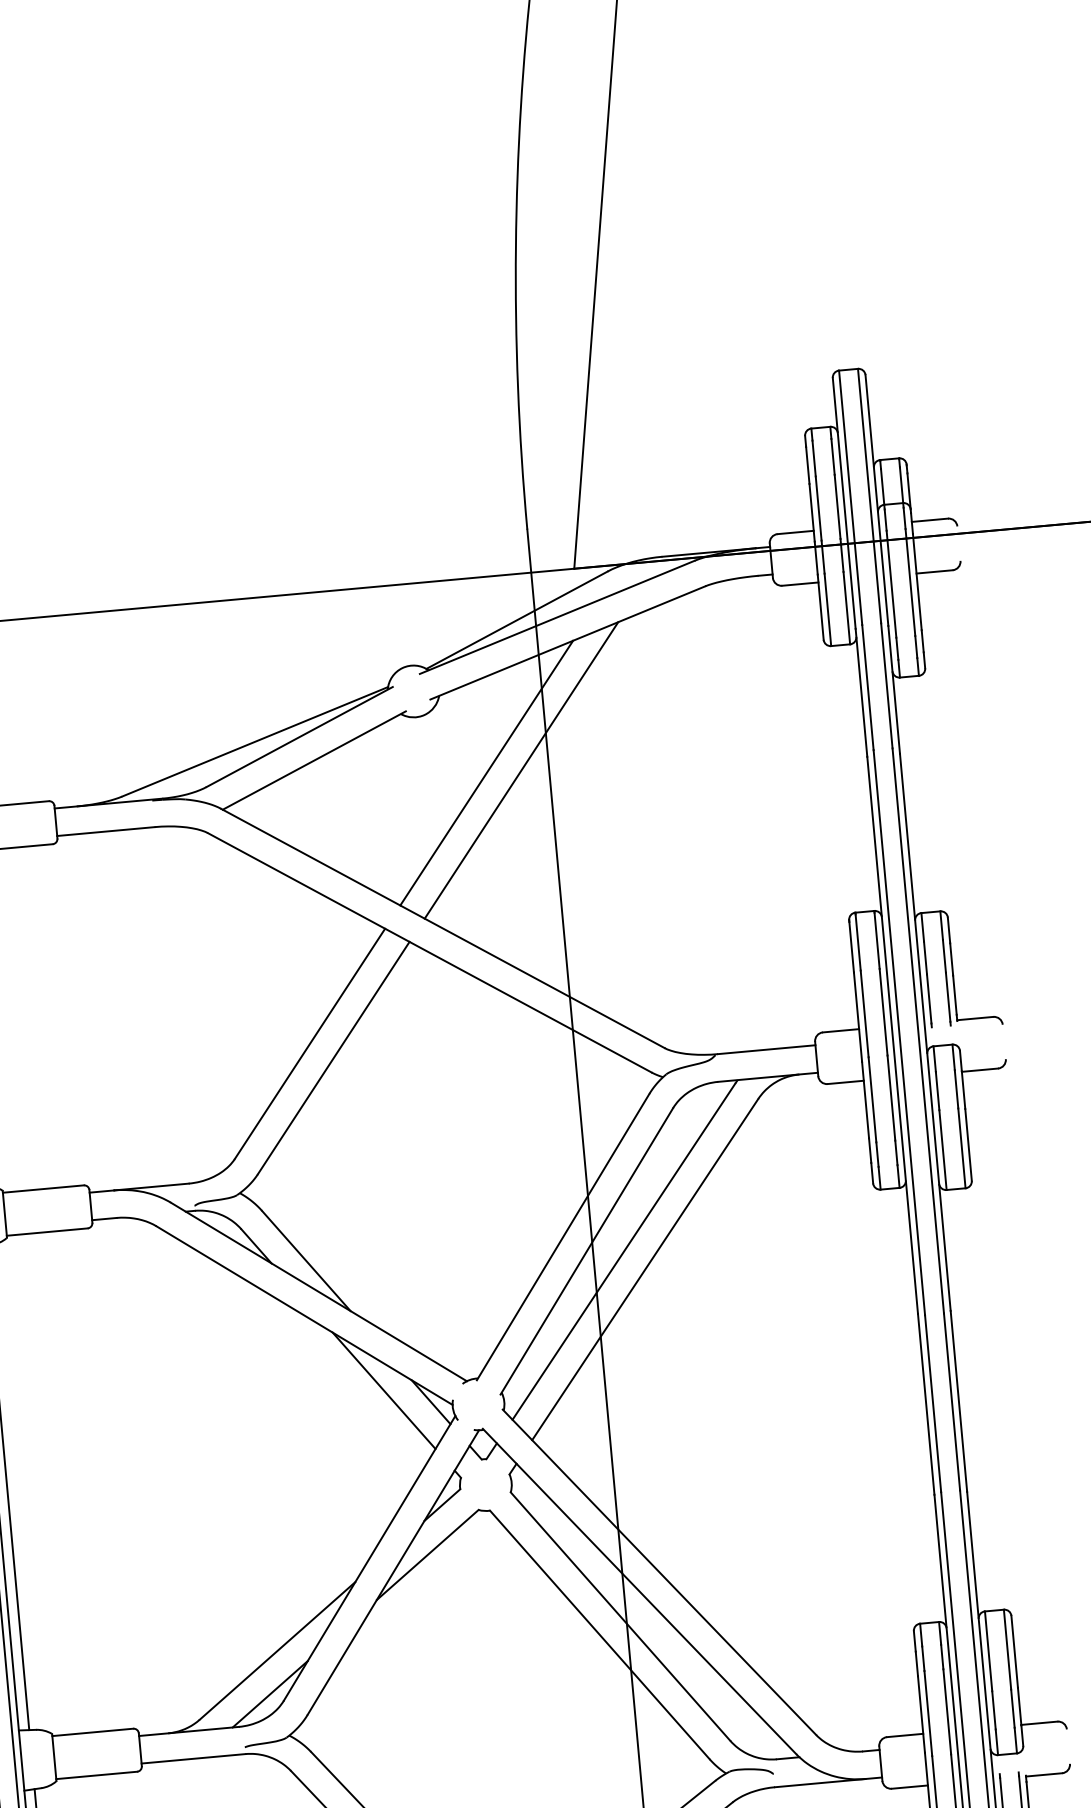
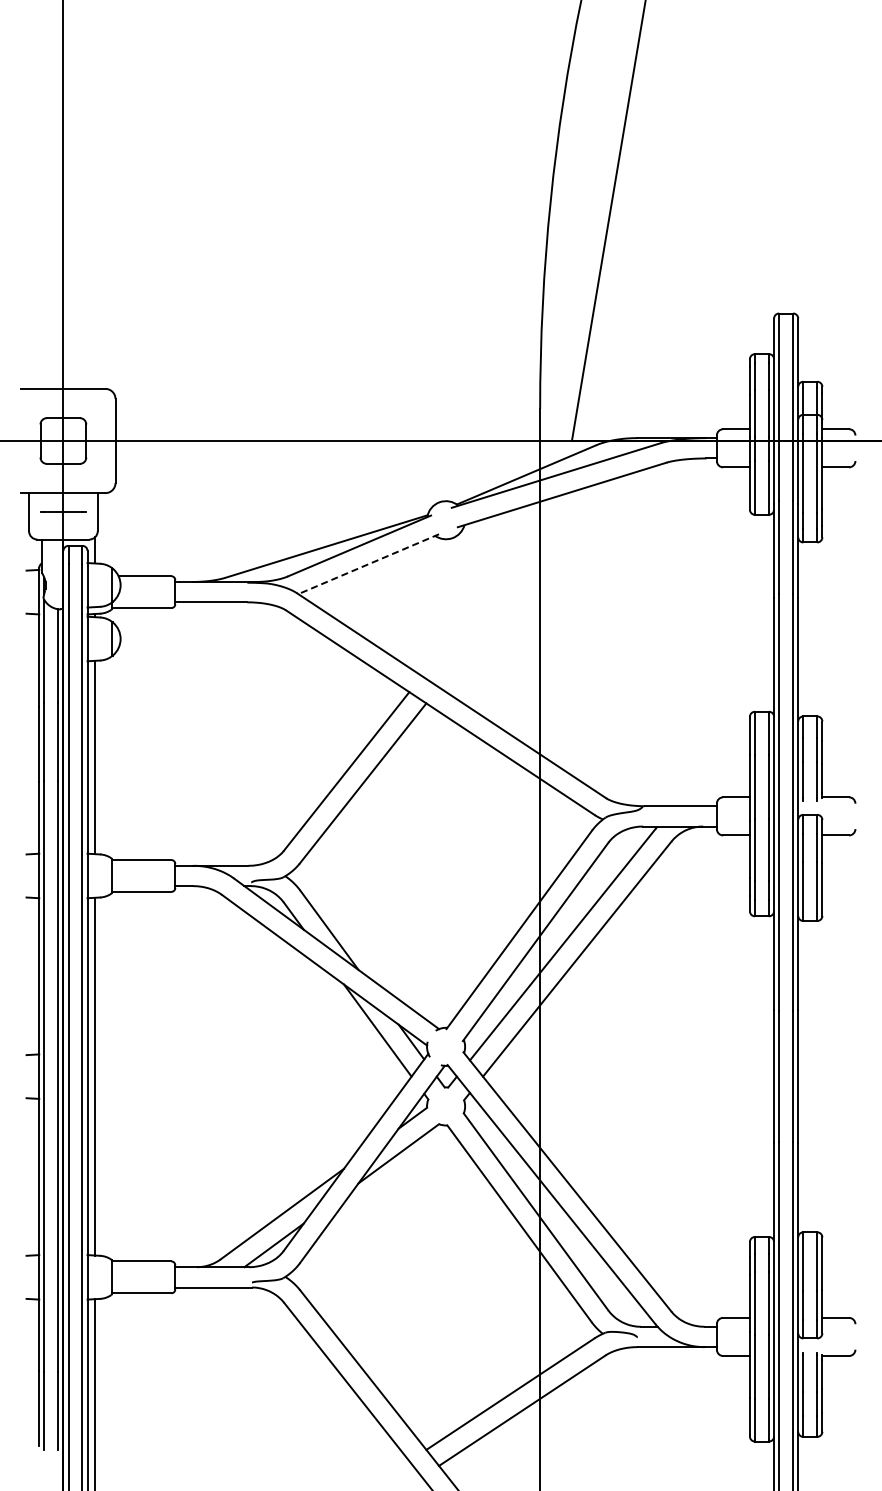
line: (314, 760) -> (368, 564), solid -> dashed
line: (521, 770) -> (519, 585), removed
line: (487, 772) -> (494, 584), removed

